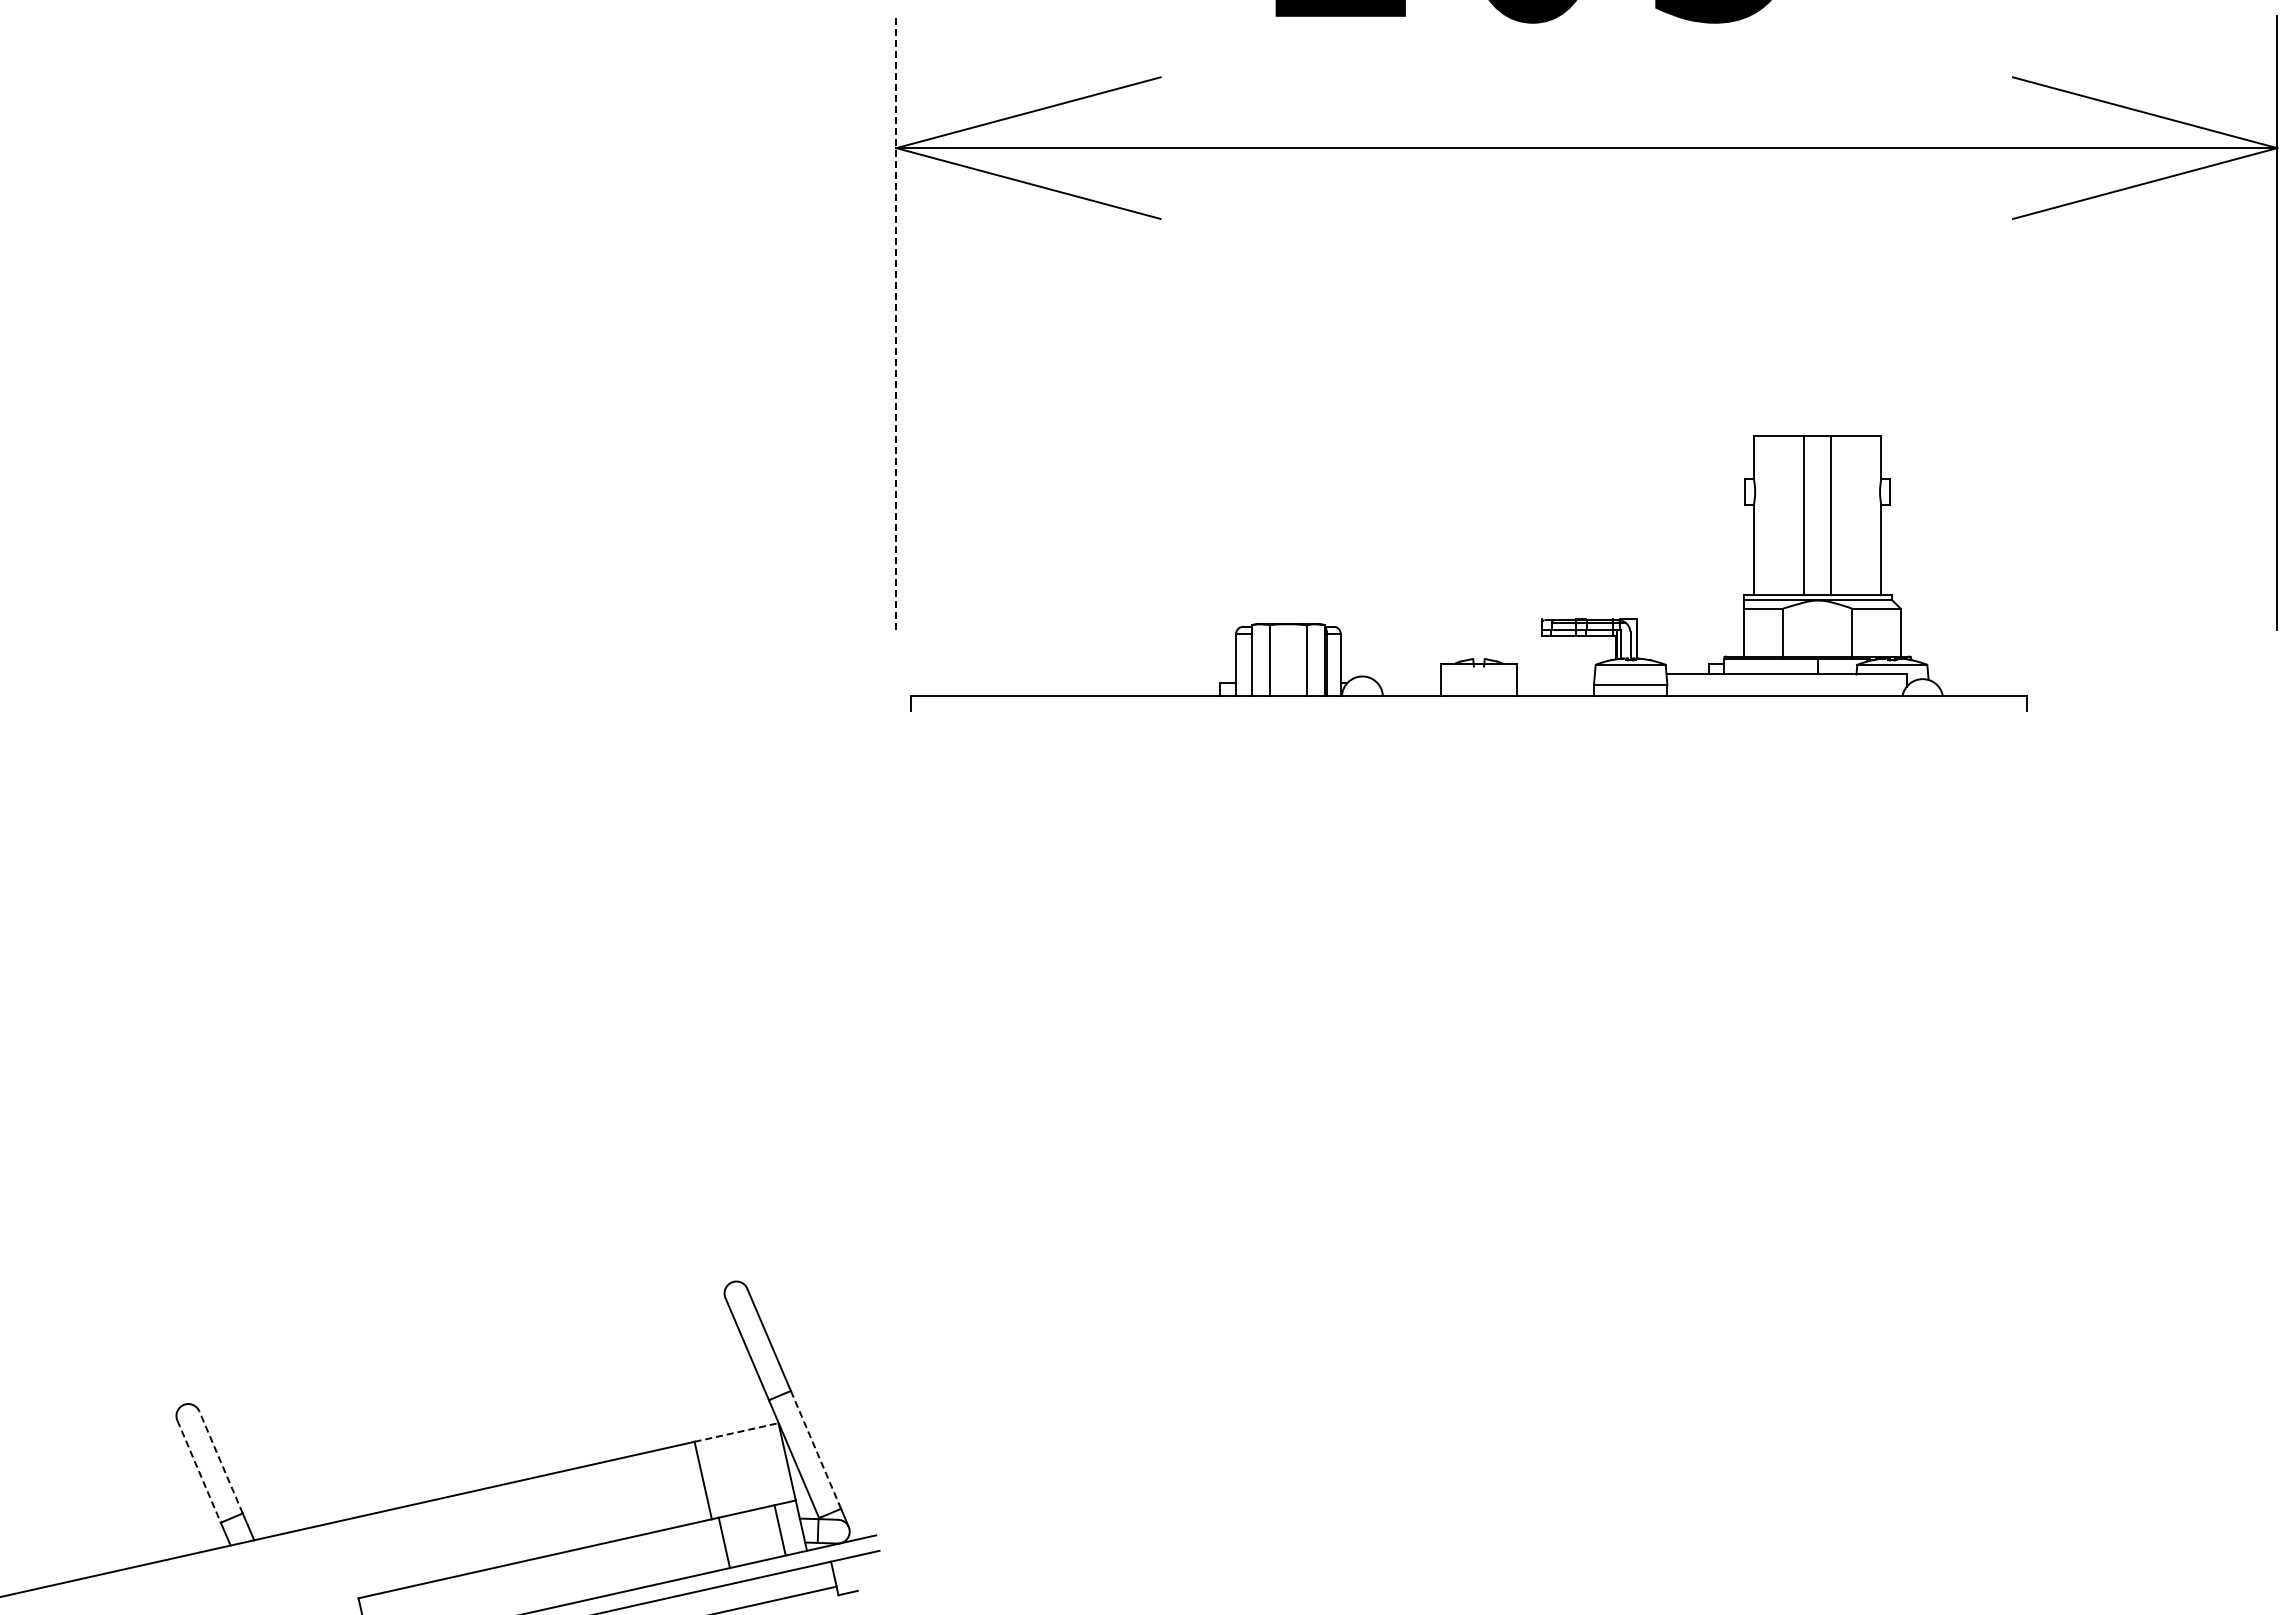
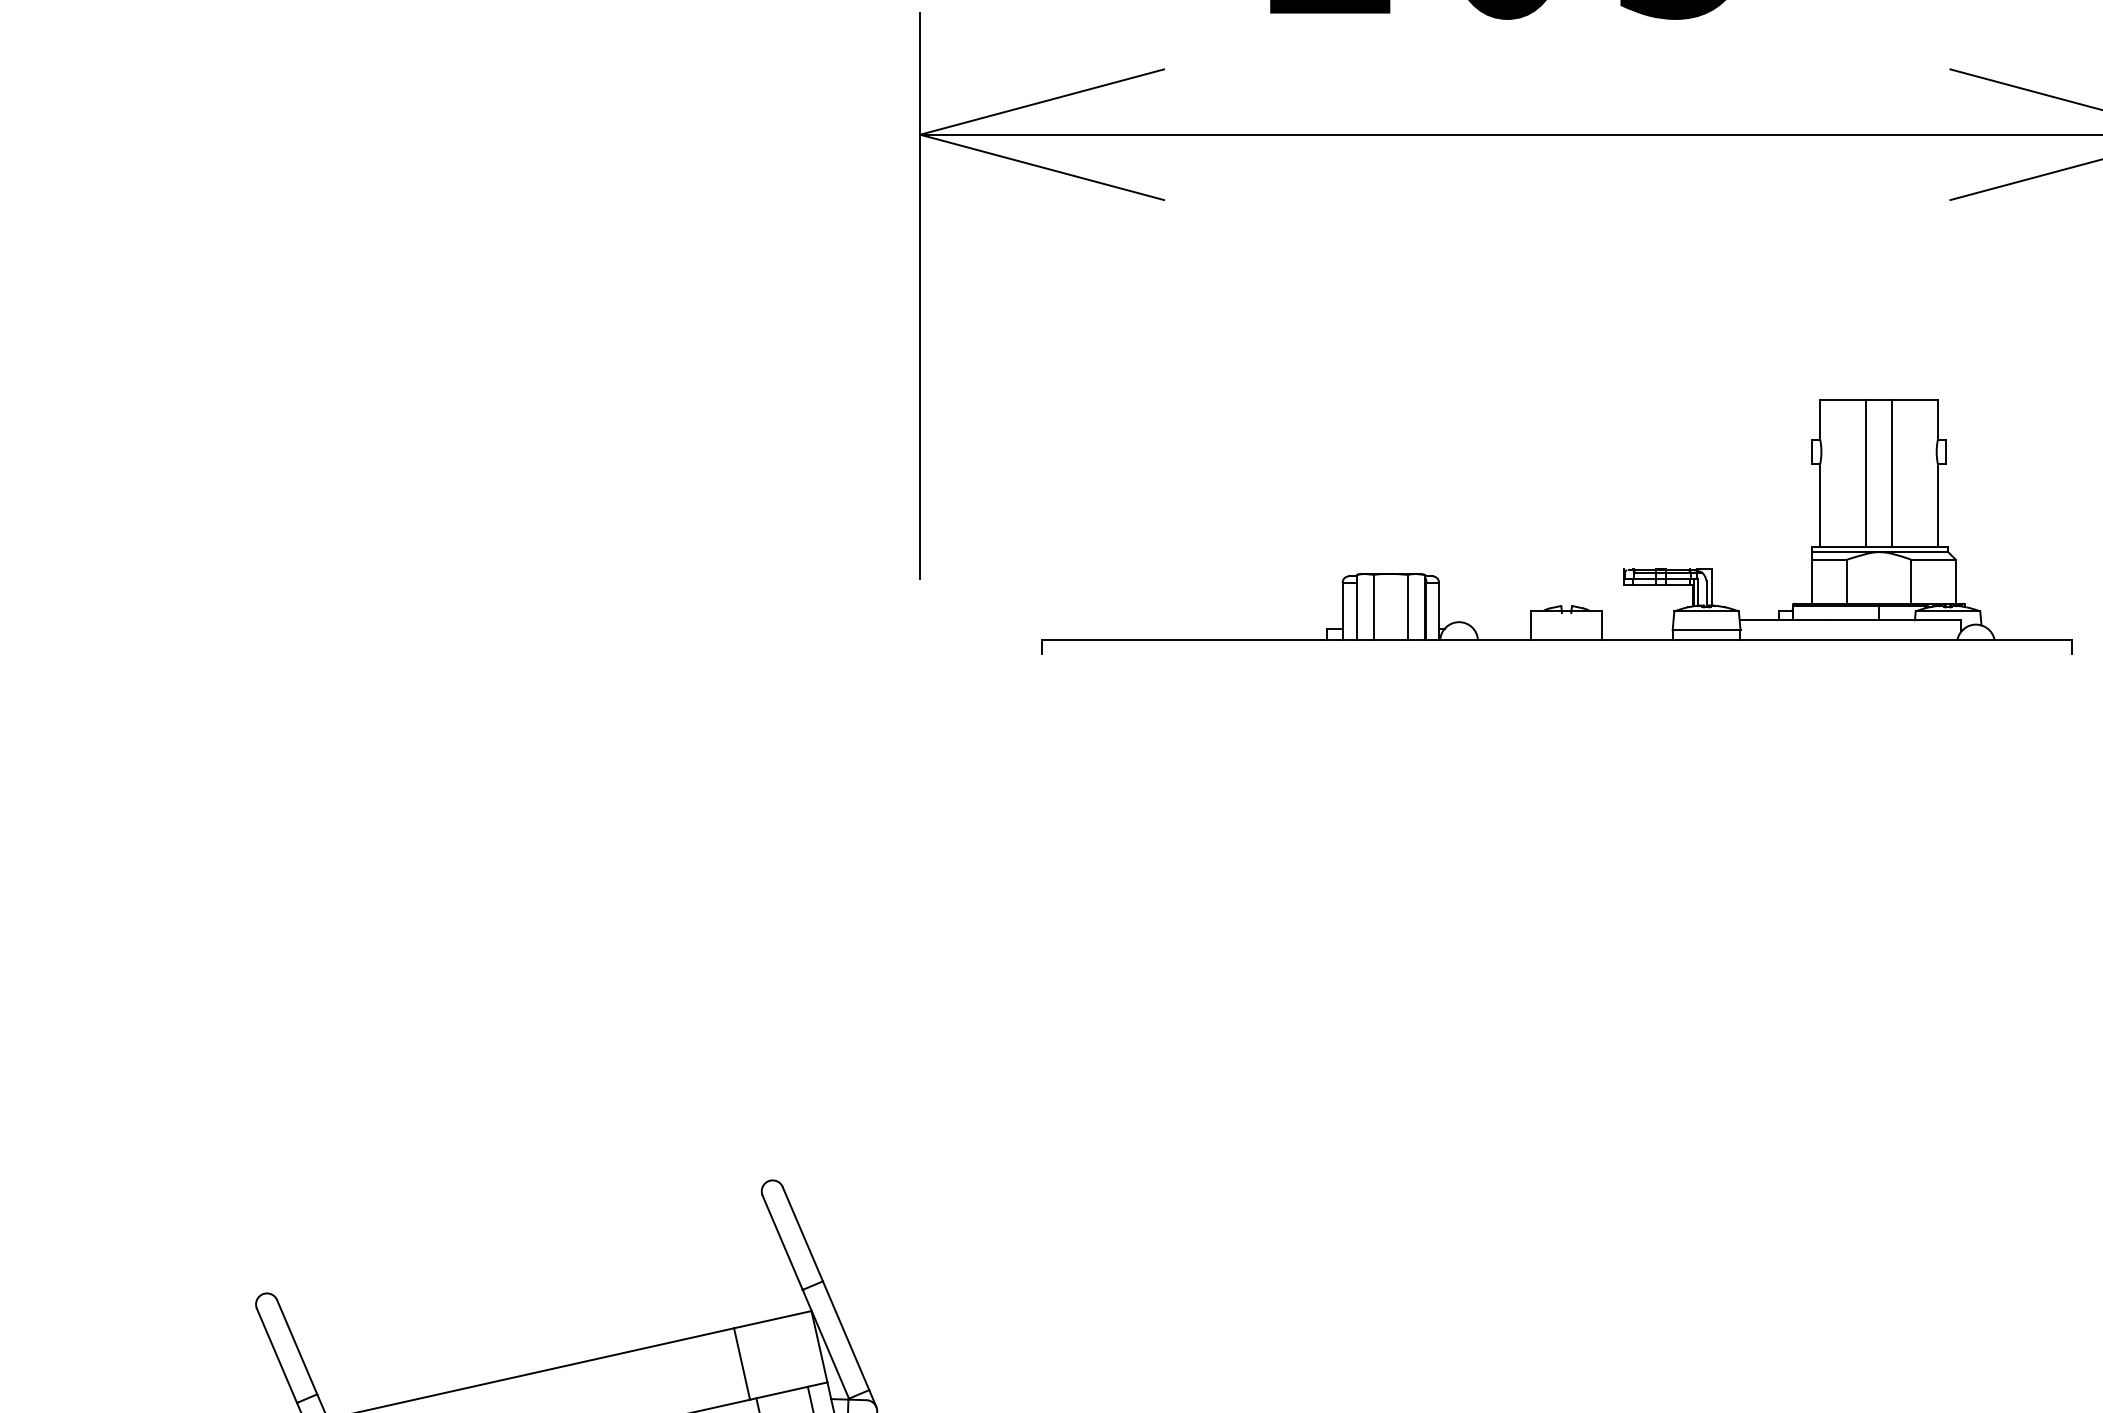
line: (896, 322) -> (920, 295), dashed -> solid
part: (1469, 658) -> (1557, 605), moved
line: (736, 1432) -> (772, 1319), dashed -> solid
line: (815, 1449) -> (845, 1335), dashed -> solid
line: (221, 1462) -> (297, 1347), dashed -> solid
line: (199, 1471) -> (277, 1355), dashed -> solid

